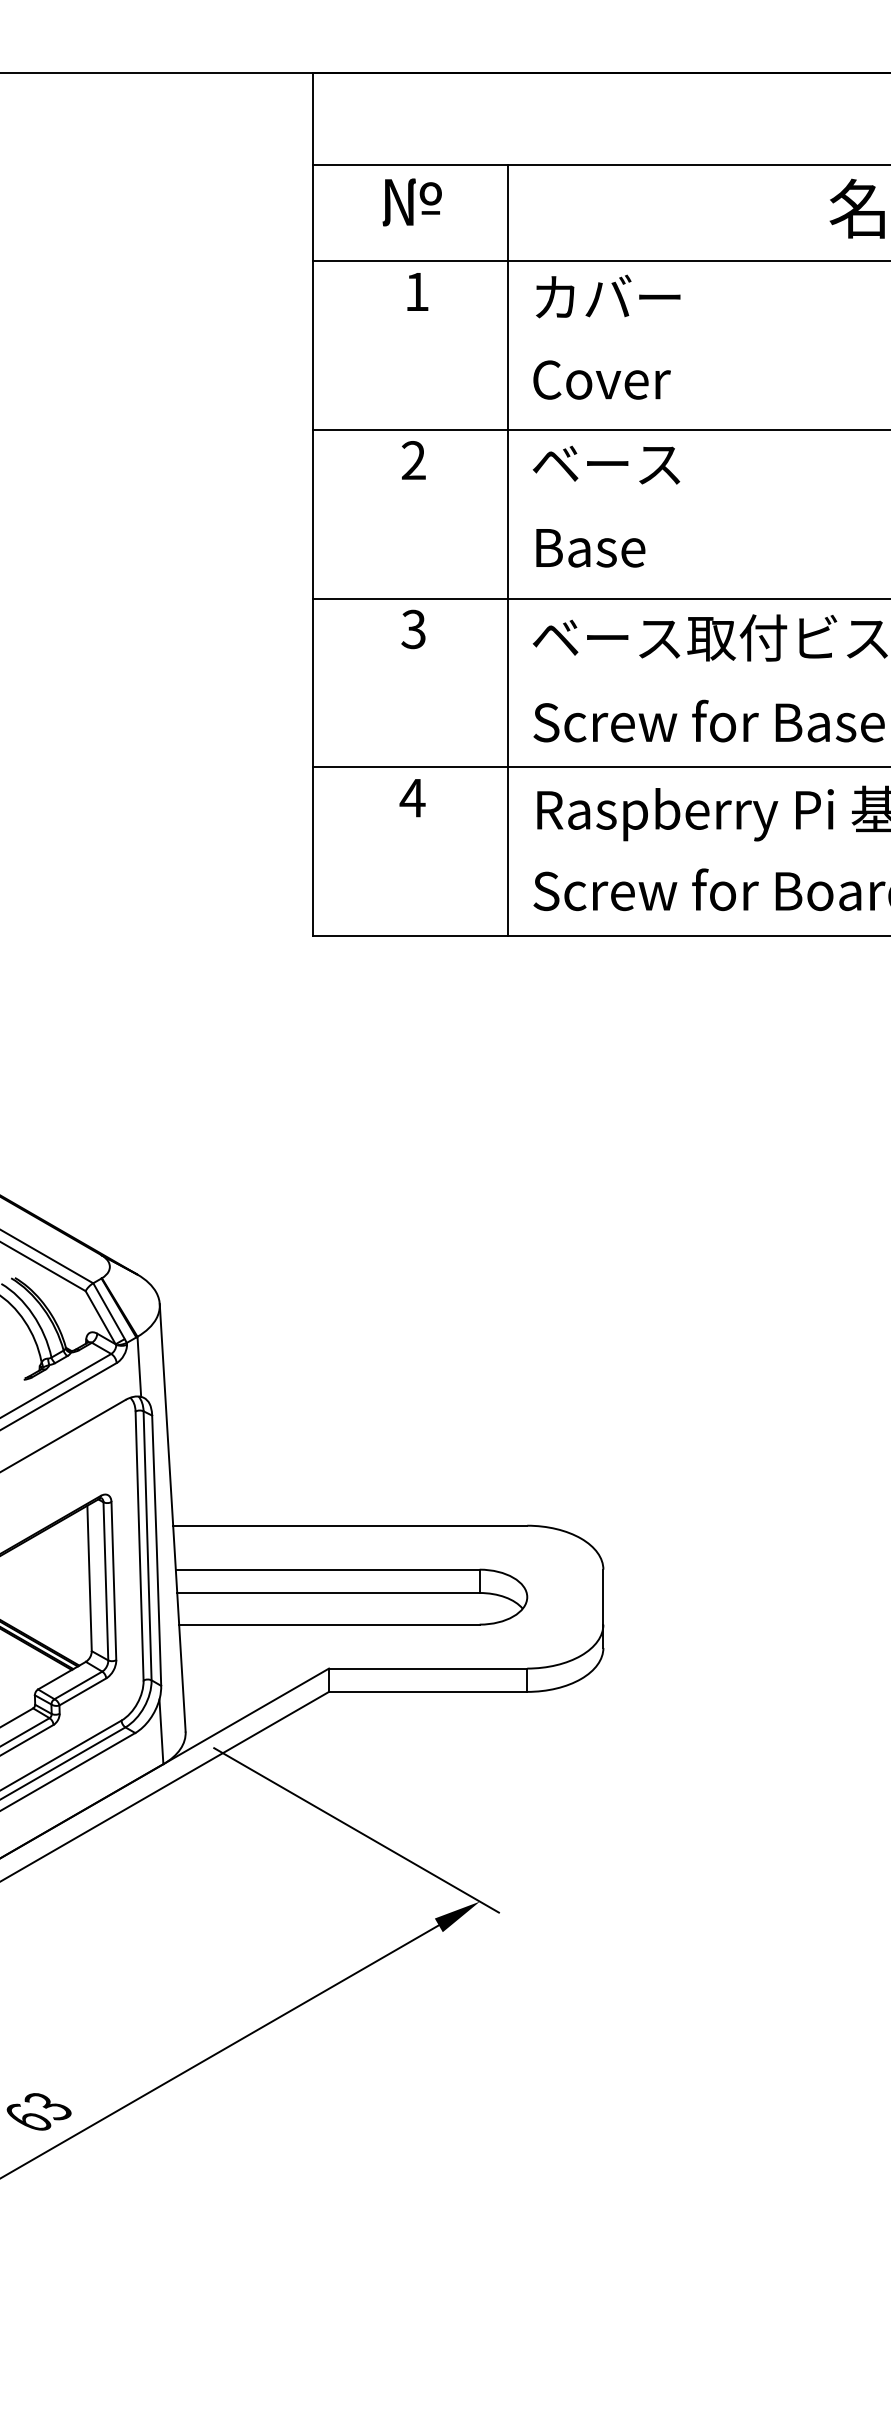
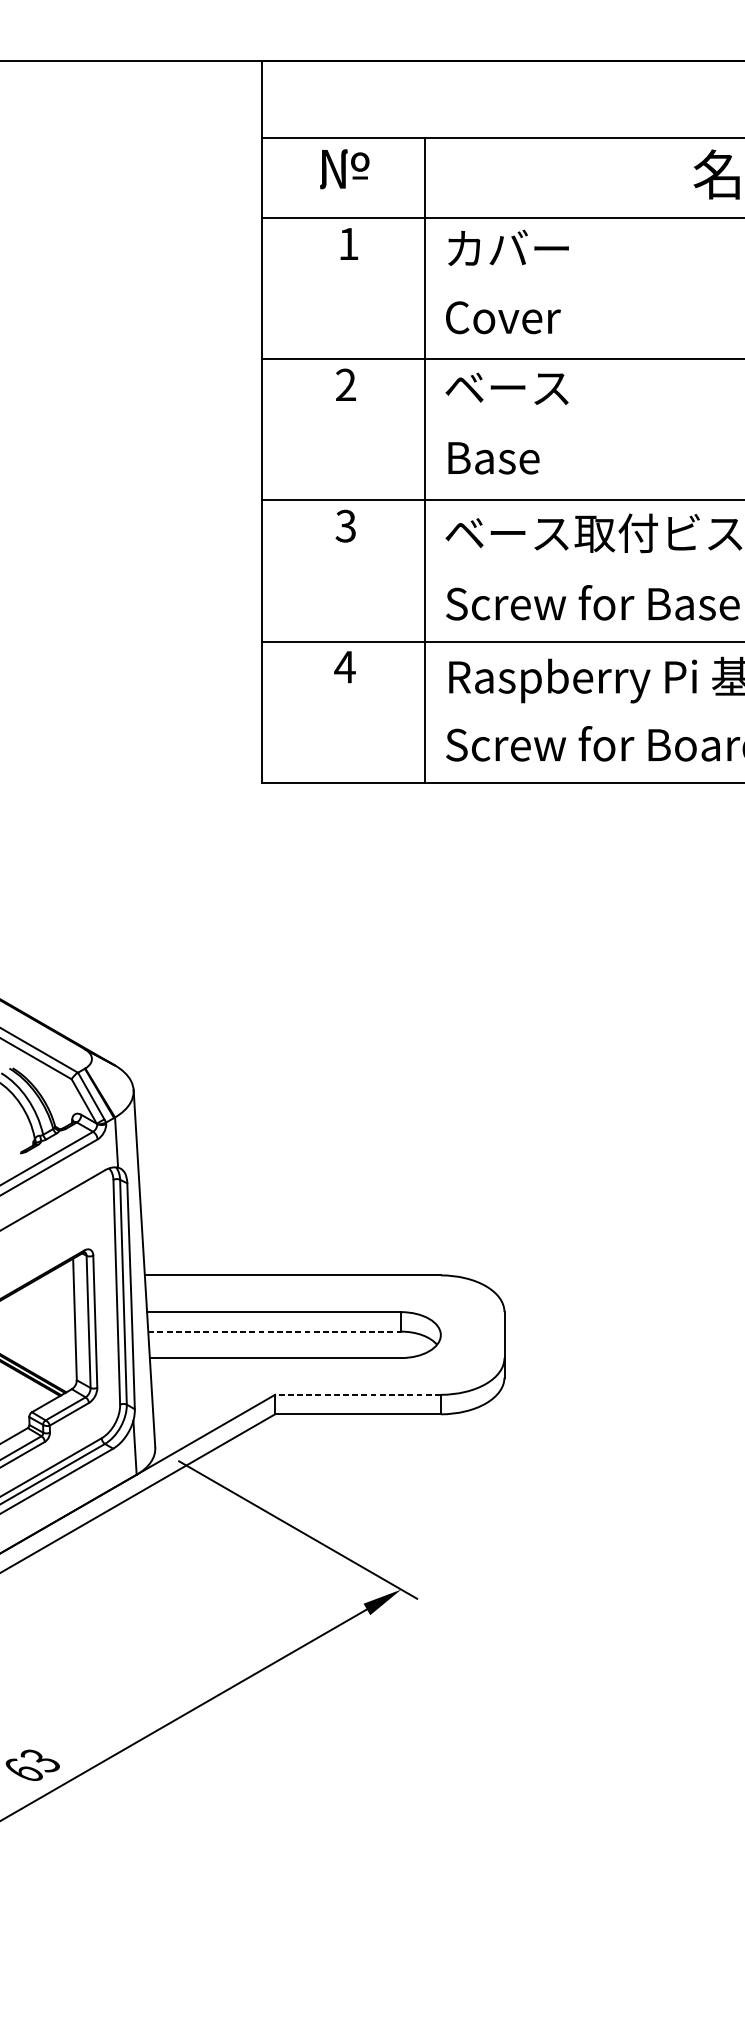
line: (328, 1592) -> (274, 1331), solid -> dashed
line: (427, 1668) -> (357, 1394), solid -> dashed

